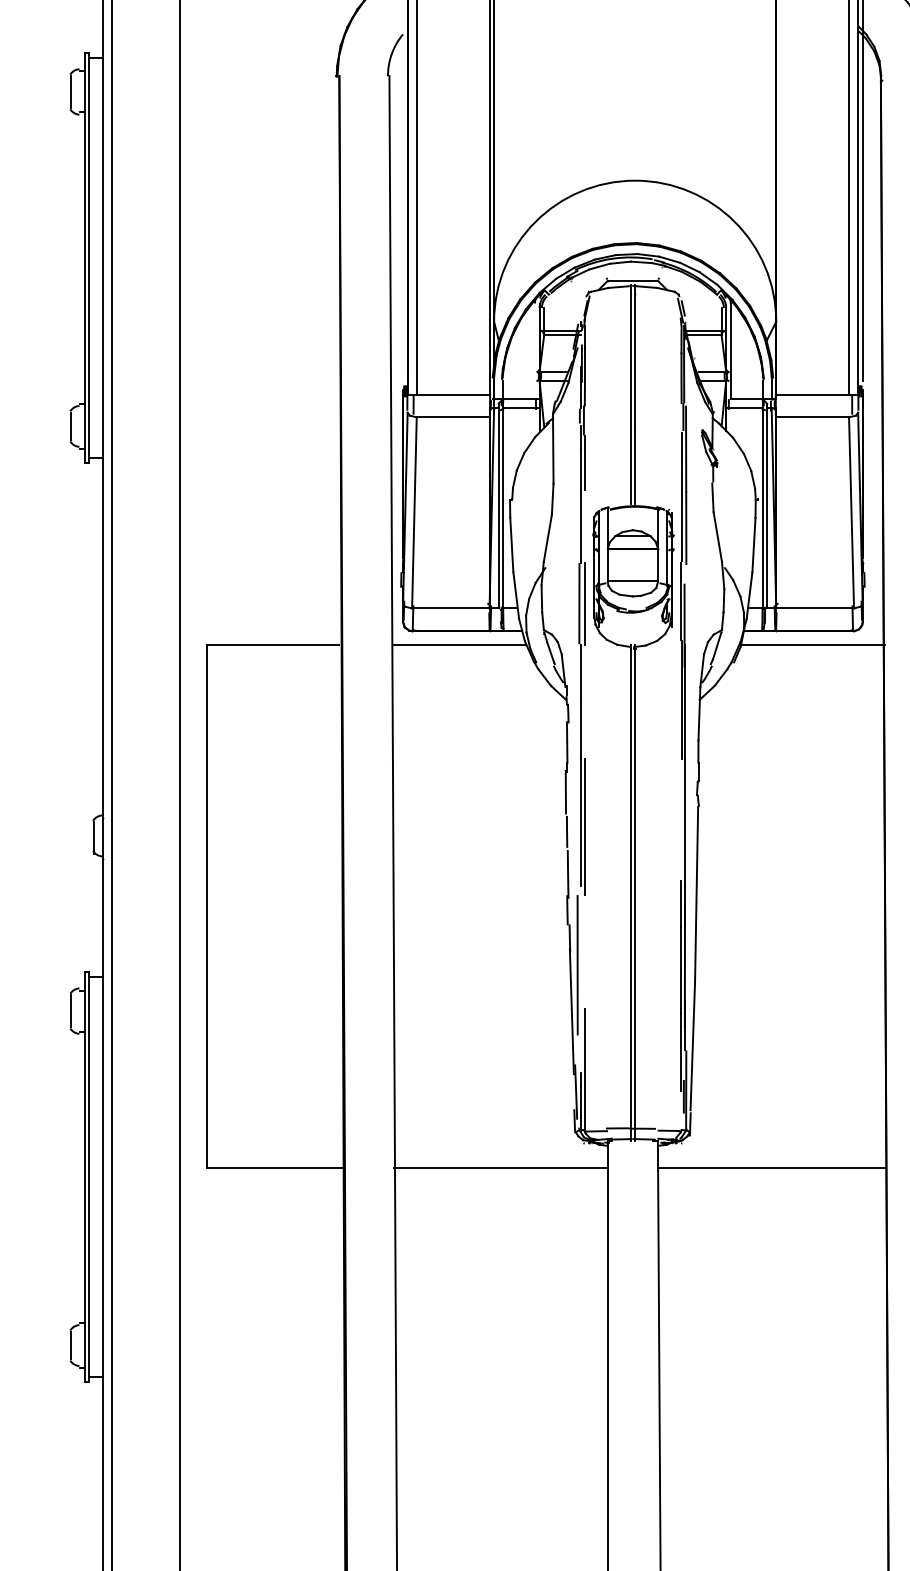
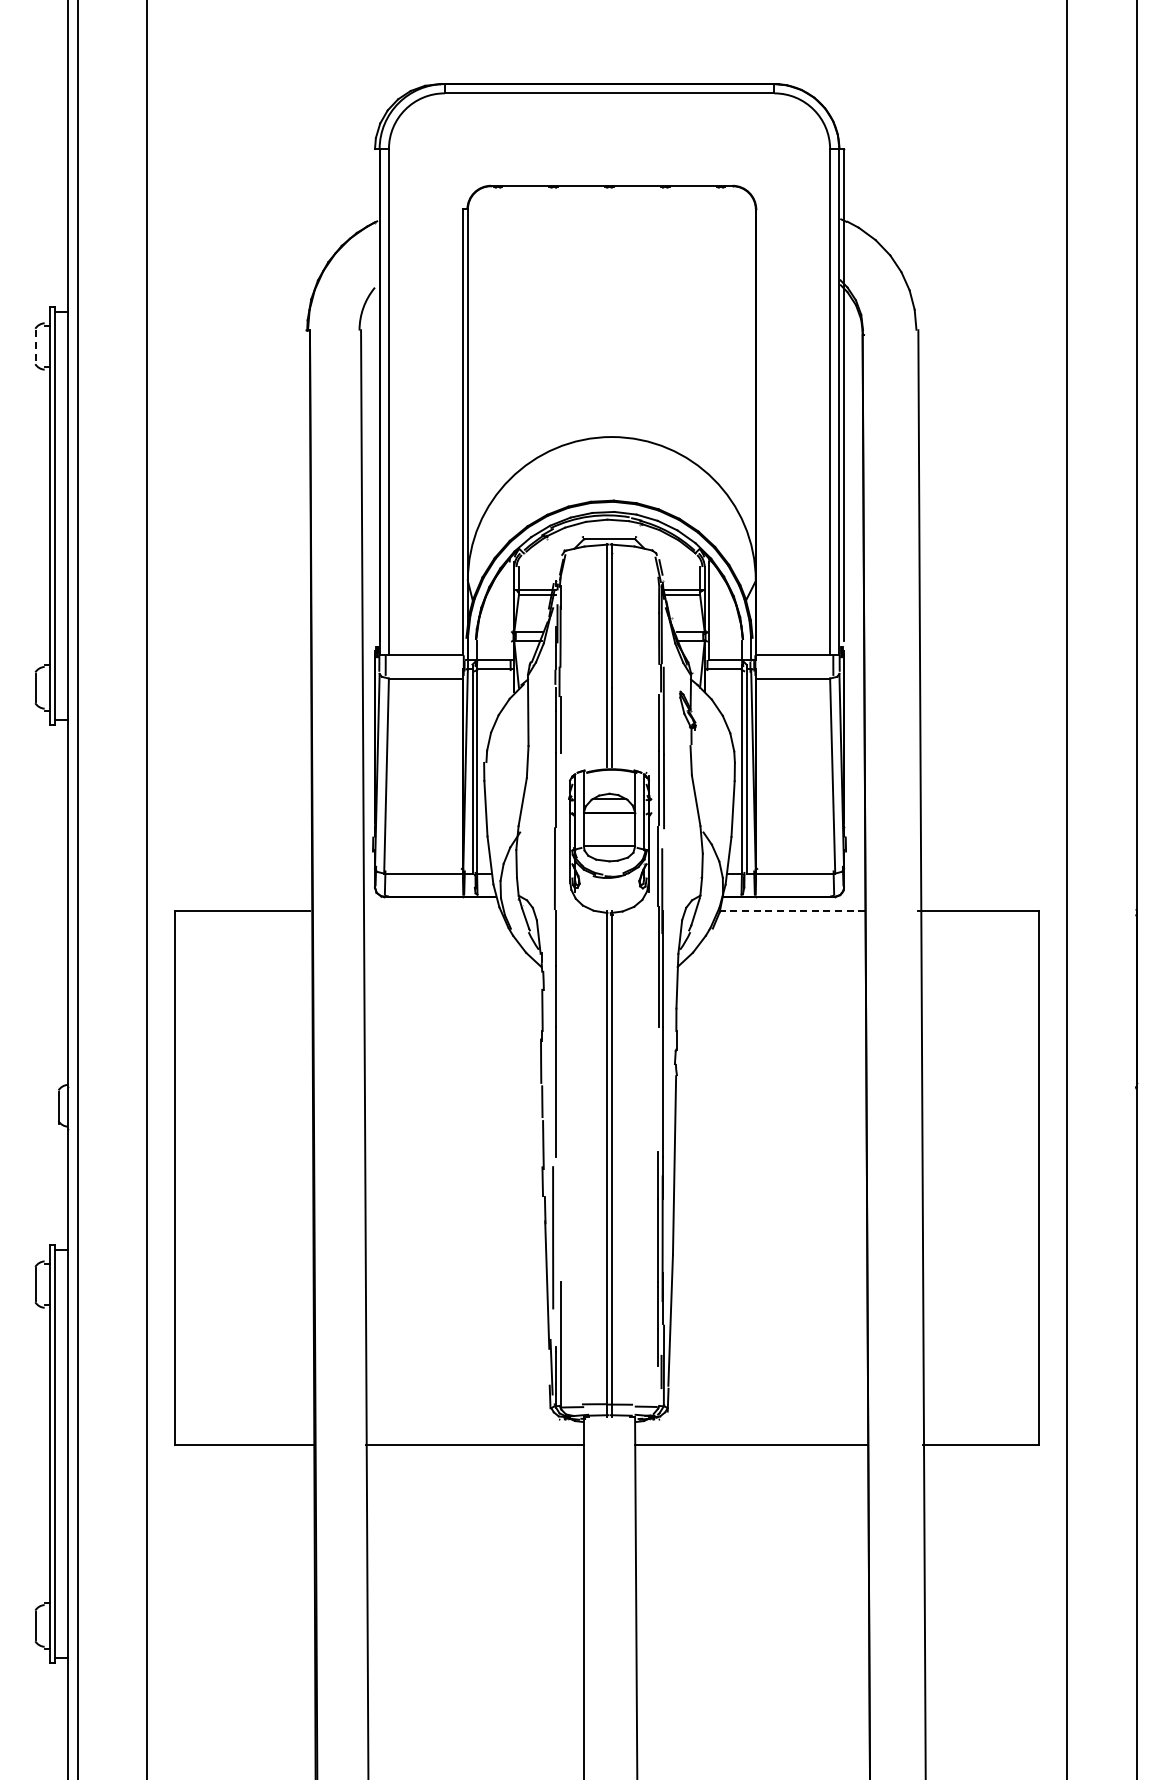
line: (70, 91) -> (35, 346), solid -> dashed
line: (584, 603) -> (560, 868), removed
line: (459, 644) -> (432, 910), removed
line: (813, 644) -> (793, 910), solid -> dashed
line: (584, 826) -> (560, 1096), removed

